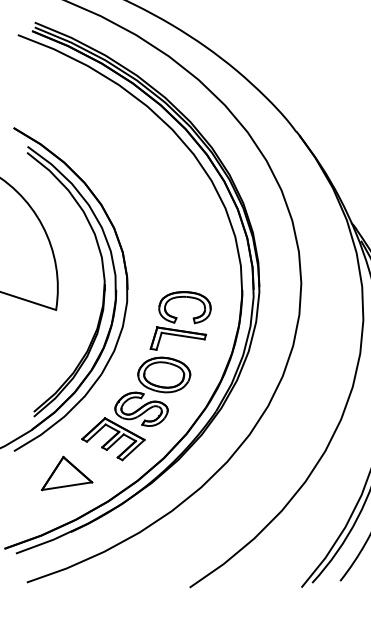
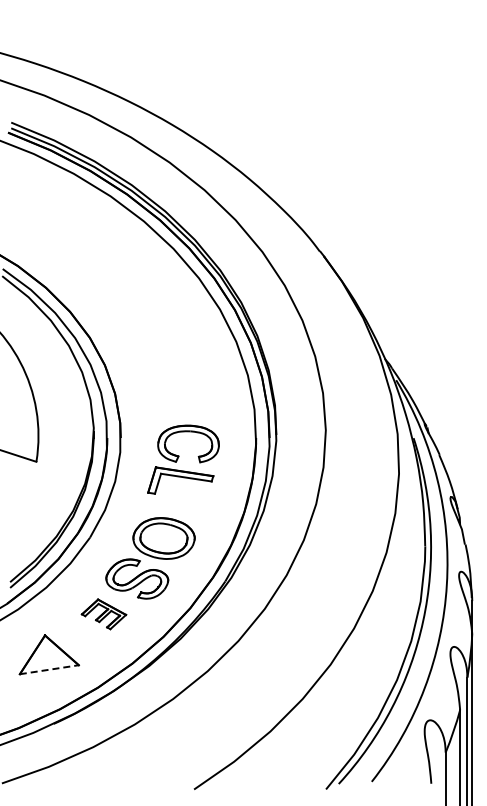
part: (180, 320) -> (183, 459), moved
part: (112, 439) -> (103, 614), size x0.6
line: (67, 485) -> (49, 669), solid -> dashed

